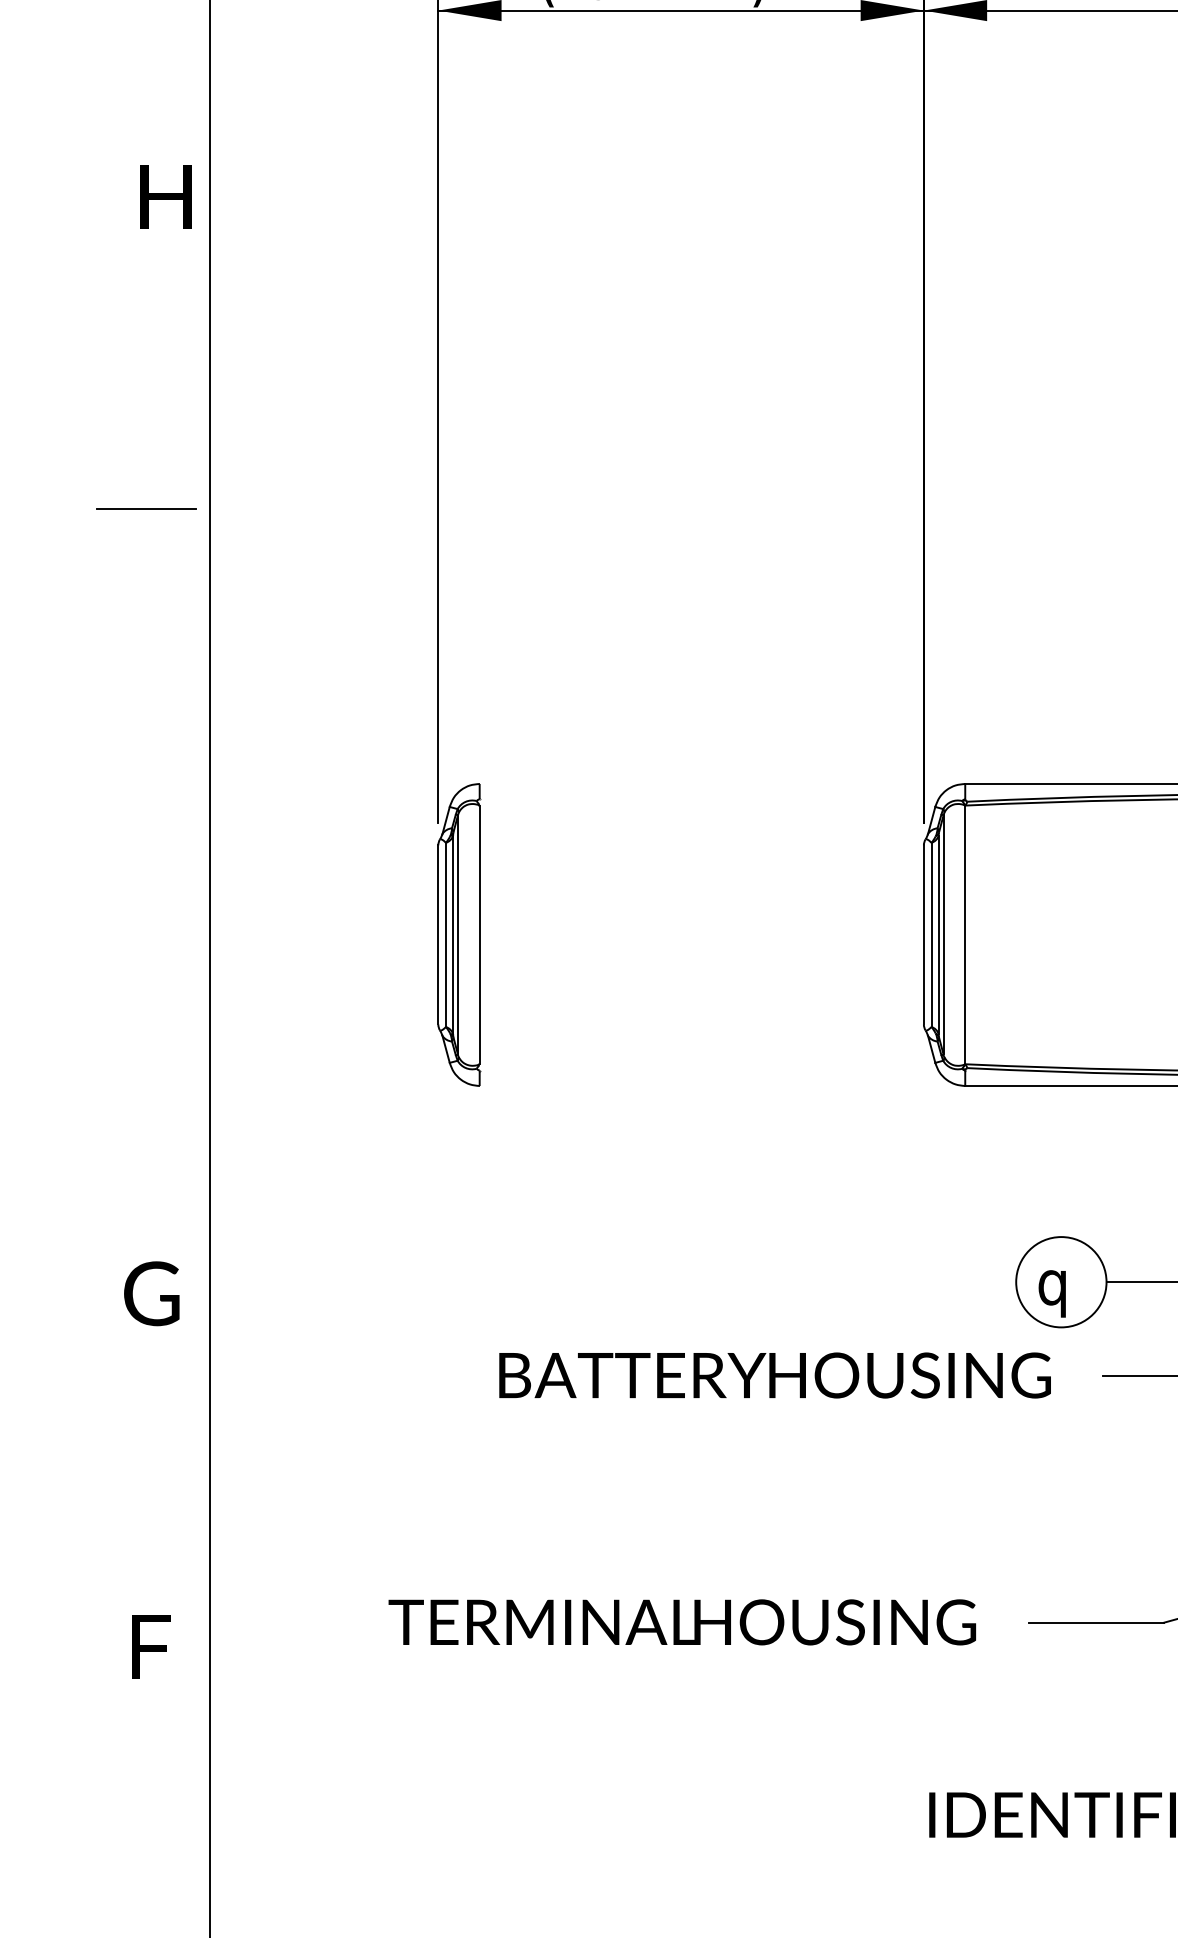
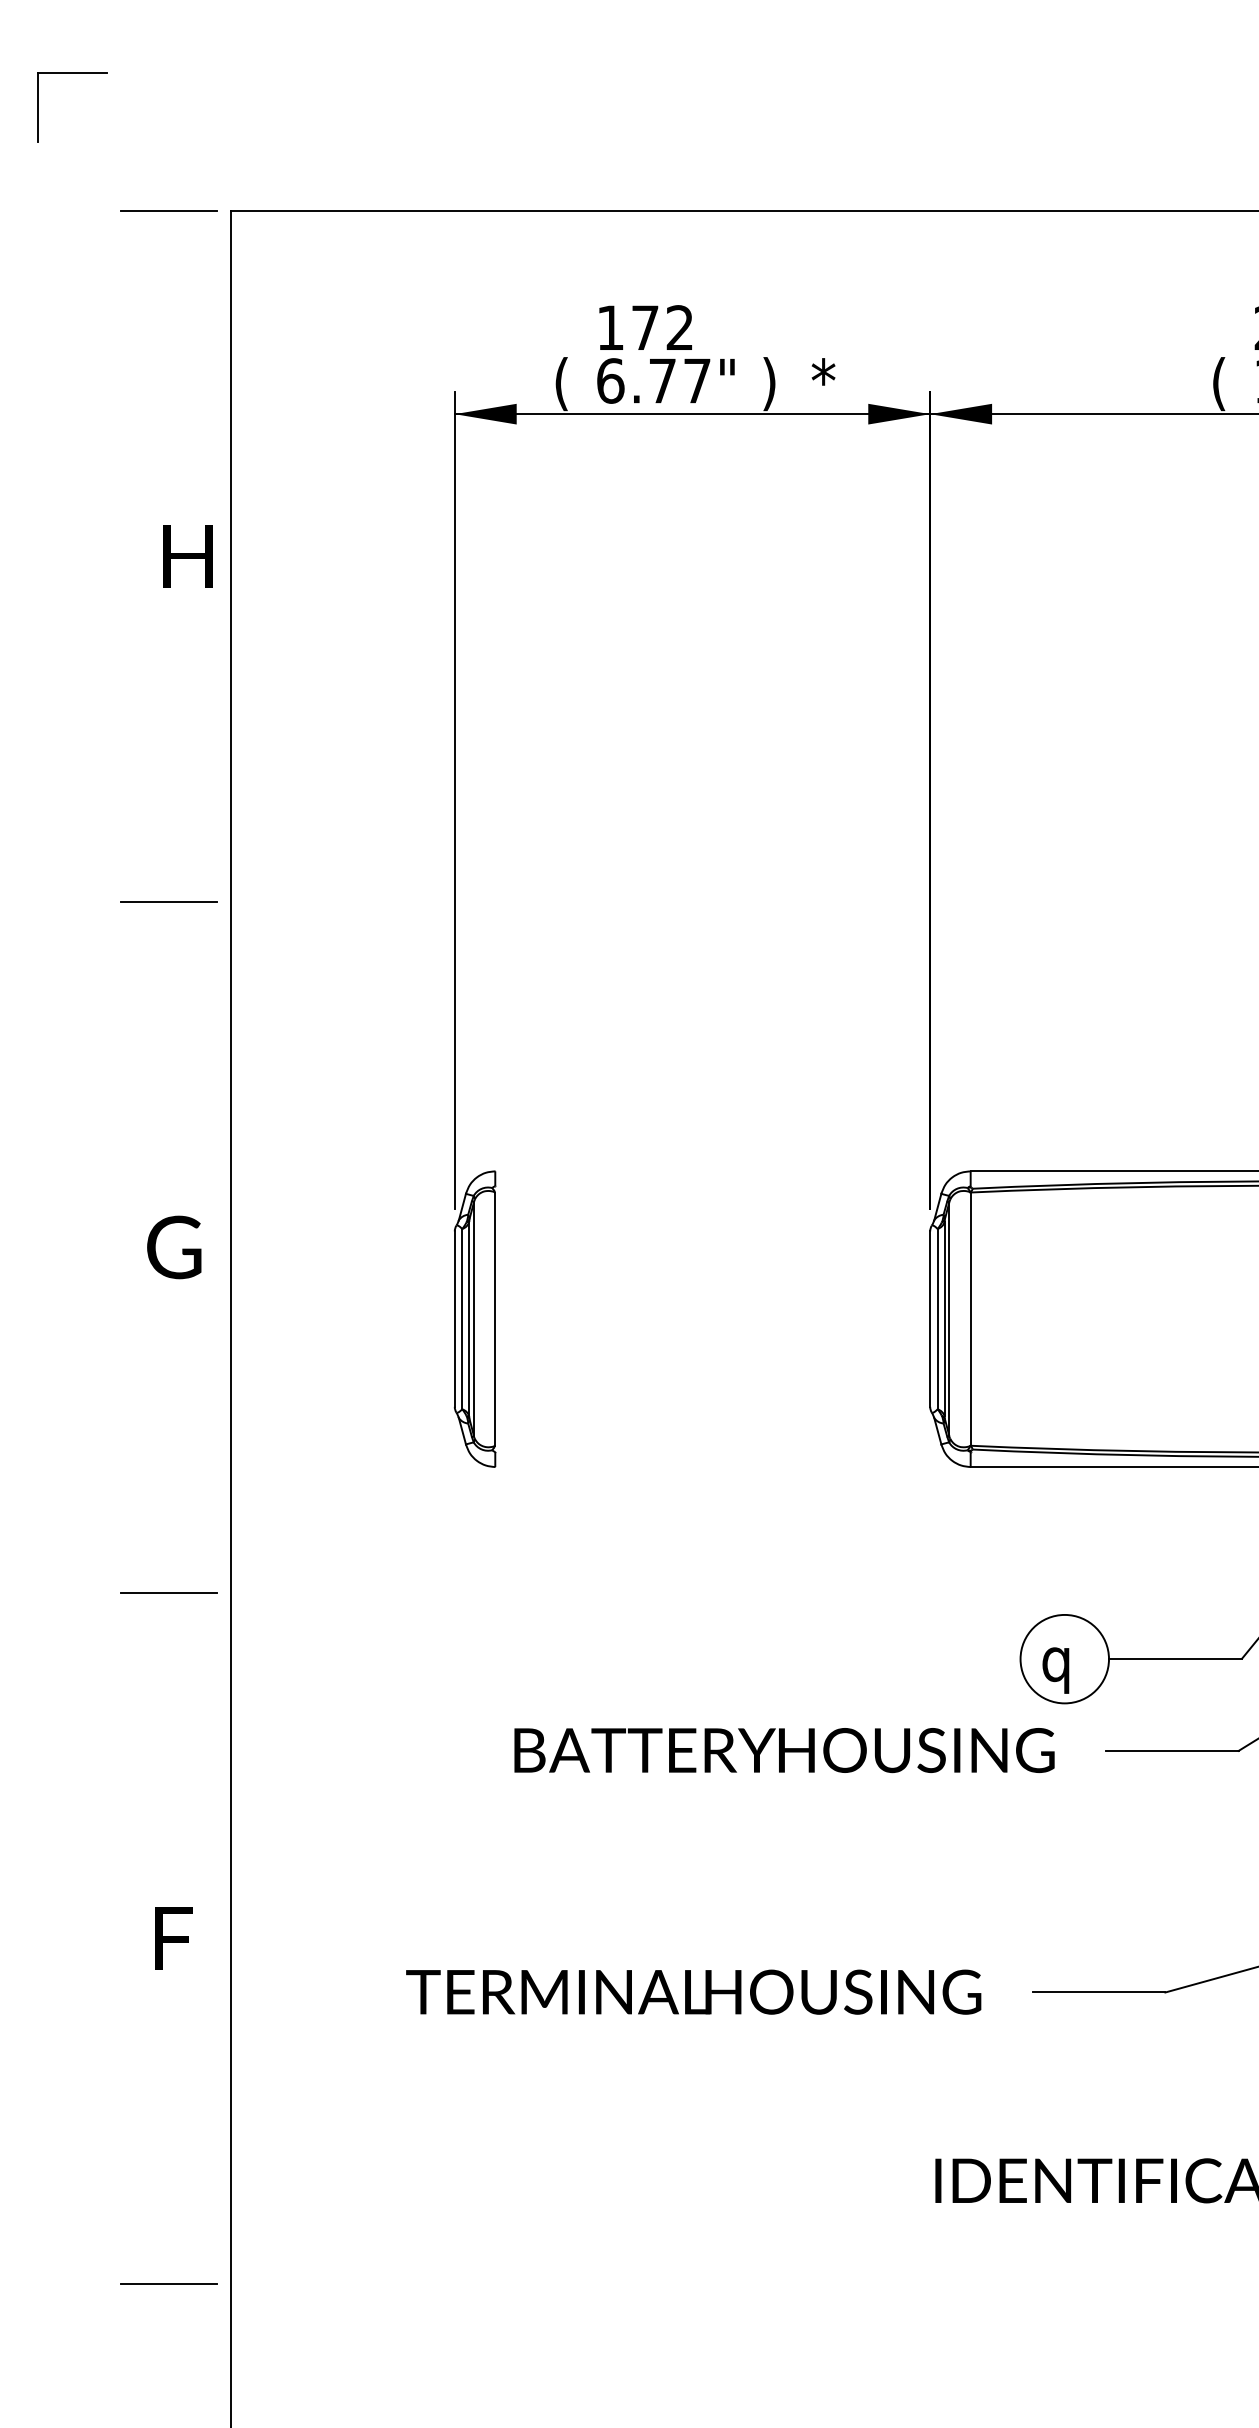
text: (165, 196) -> (187, 556), moved
line: (145, 1214) -> (168, 1592), added
text: (152, 1293) -> (174, 1247), moved
text: (151, 1647) -> (173, 1938), moved
line: (145, 1919) -> (168, 2283), added

